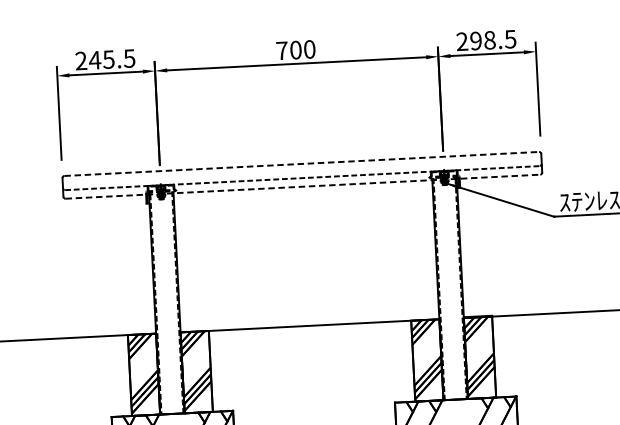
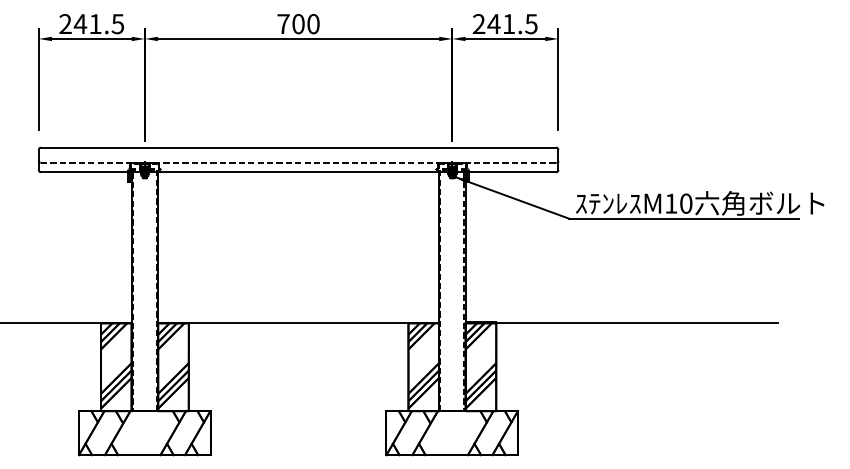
text: (482, 41) -> (501, 24), 298.5 -> 241.5
text: (108, 59) -> (95, 24), 245.5 -> 241.5
line: (301, 163) -> (298, 147), dashed -> solid
line: (302, 186) -> (298, 172), dashed -> solid

